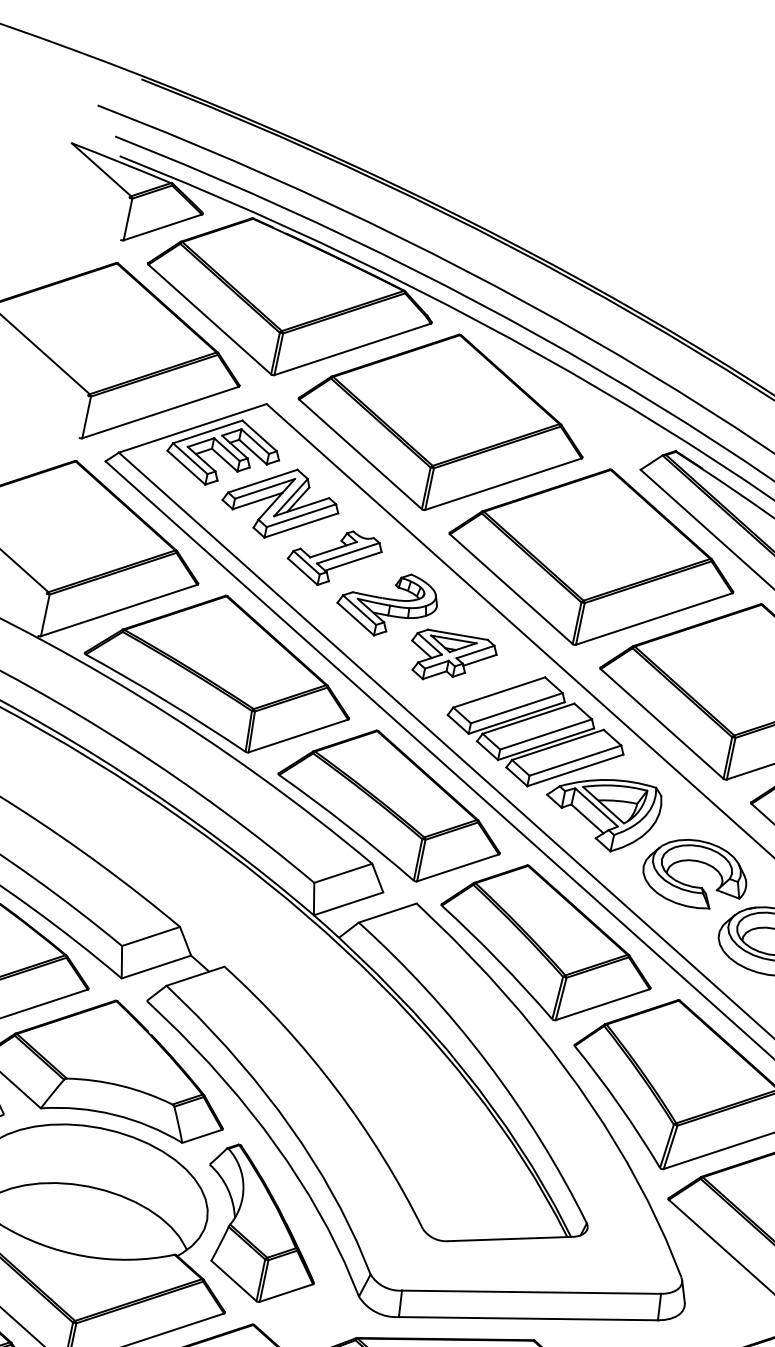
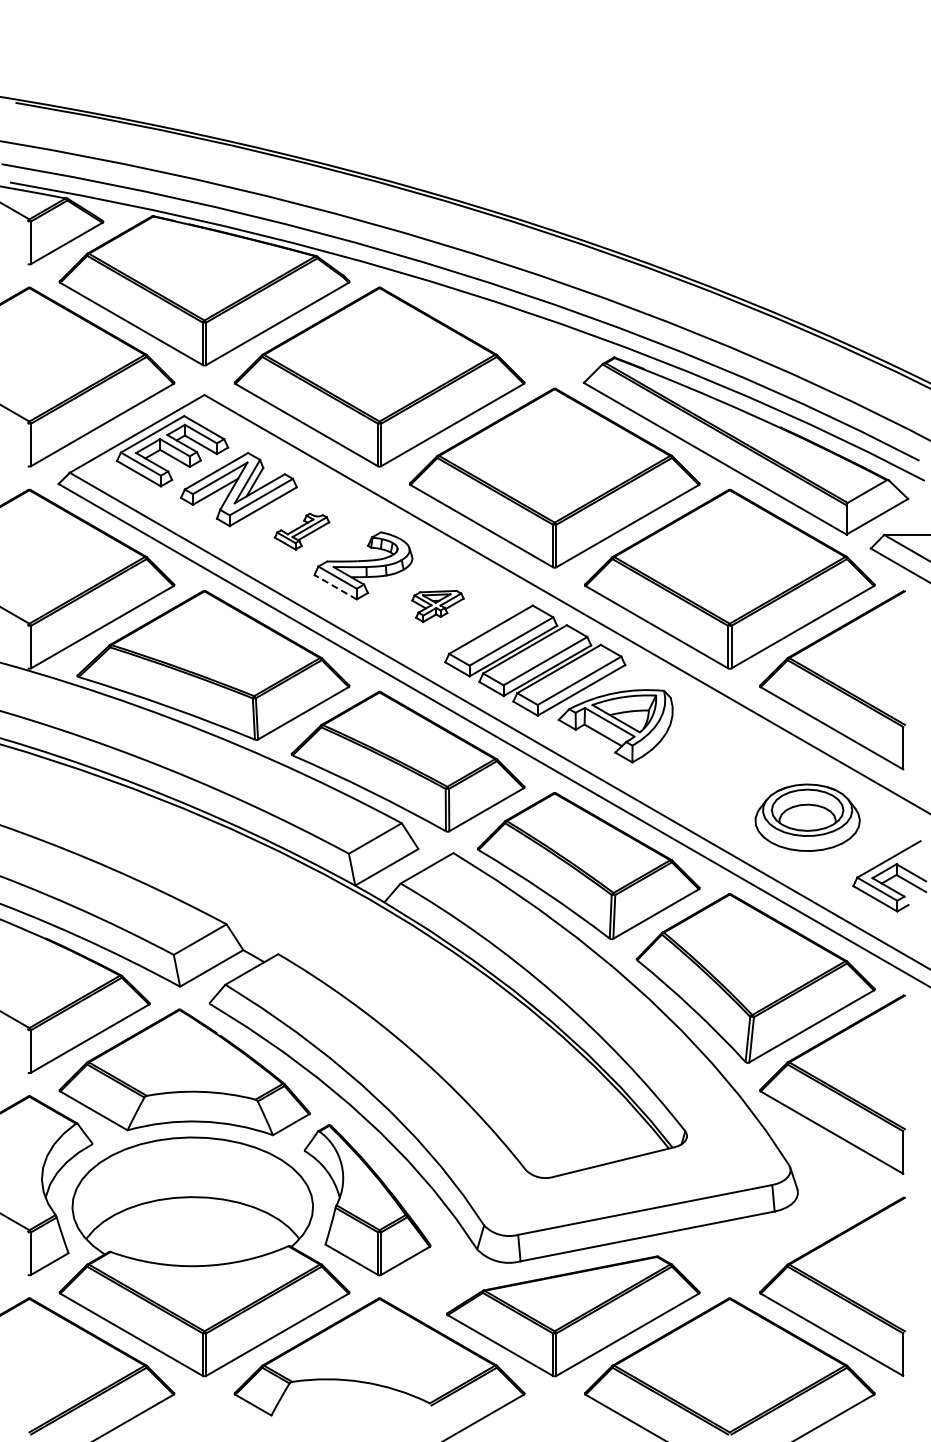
part: (333, 557) -> (301, 531), size x0.6
line: (355, 618) -> (335, 586), solid -> dashed
part: (451, 658) -> (437, 606), size x0.6
part: (698, 862) -> (720, 755), removed

